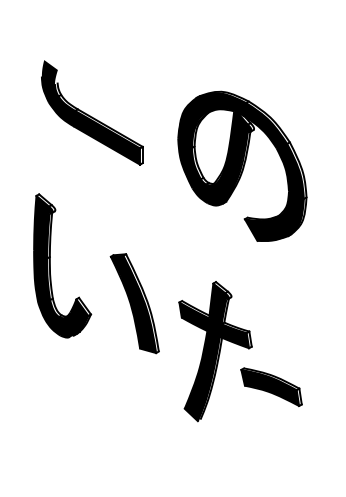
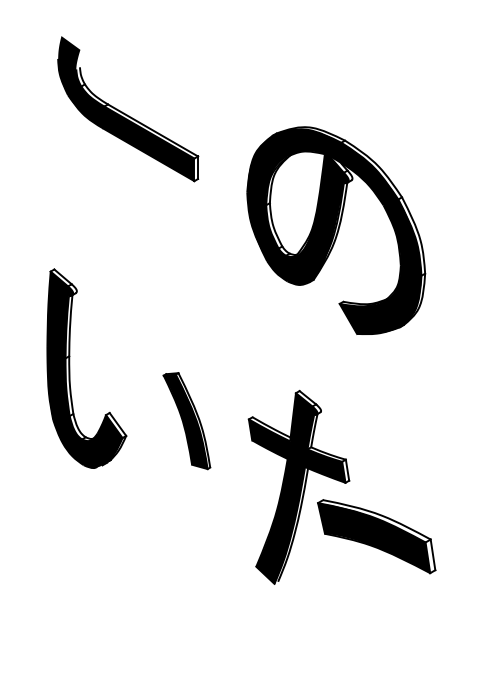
part: (92, 112) -> (128, 108), moved
part: (134, 303) -> (186, 420), size x0.7
part: (271, 387) -> (376, 537), size x1.4

